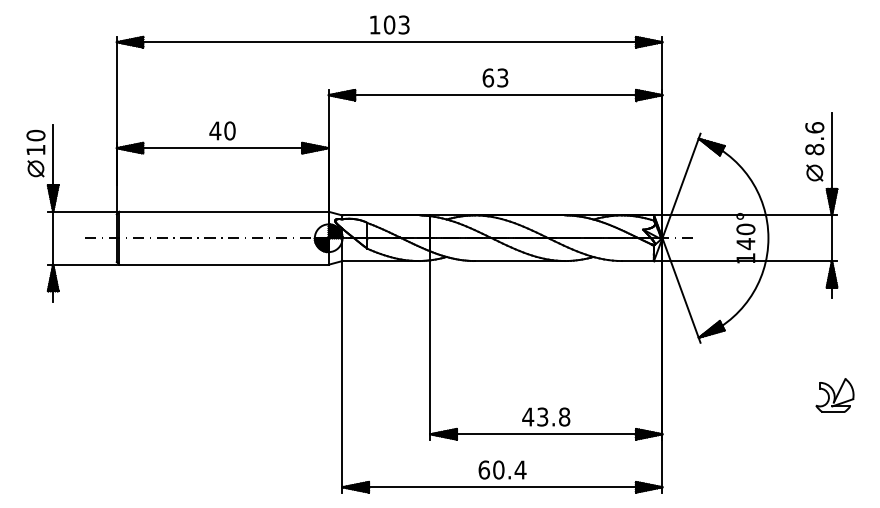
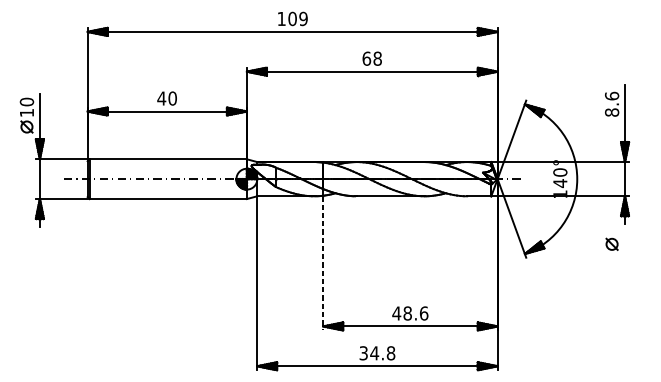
text: (403, 24) -> (303, 18), 103 -> 109
text: (502, 77) -> (377, 58), 63 -> 68
part: (814, 172) -> (611, 243), moved
line: (430, 350) -> (323, 263), solid -> dashed
part: (834, 395) -> (626, 297), removed
text: (553, 416) -> (415, 313), 43.8 -> 48.6
text: (502, 469) -> (377, 352), 60.4 -> 34.8

